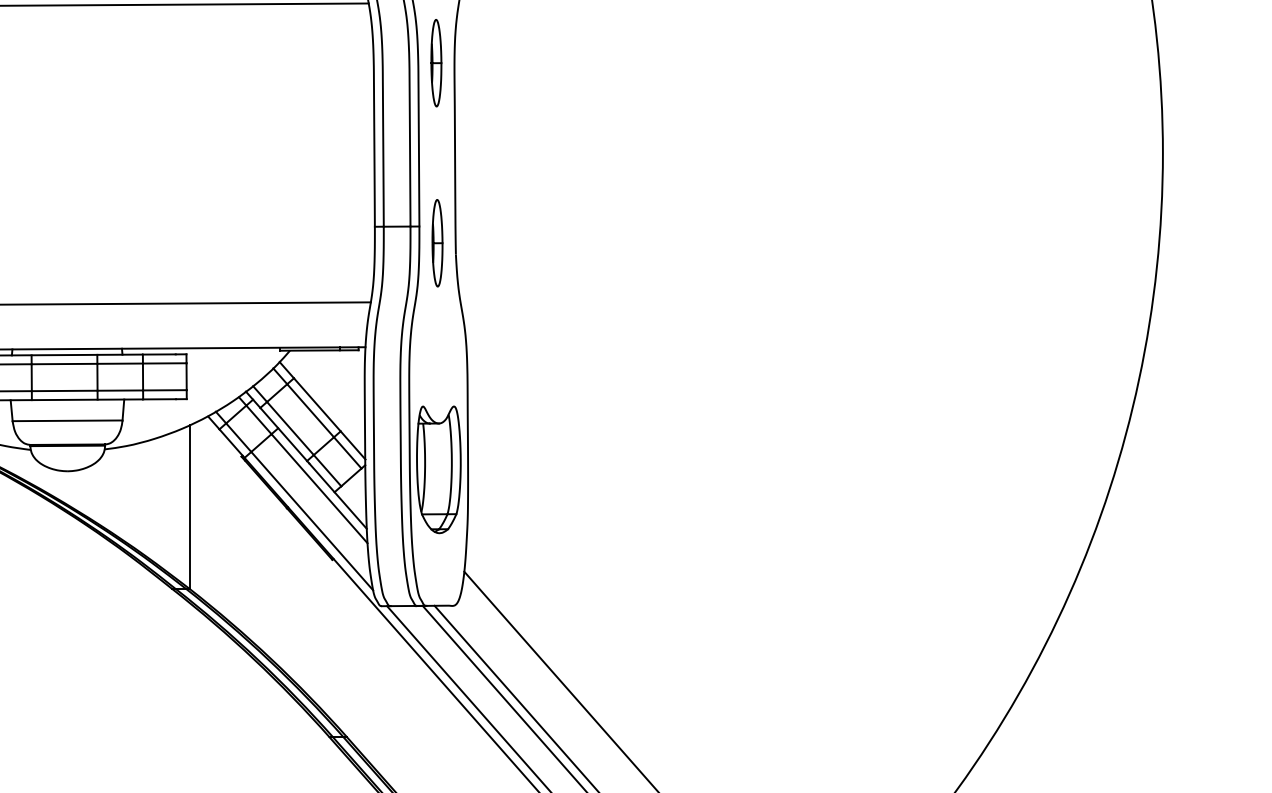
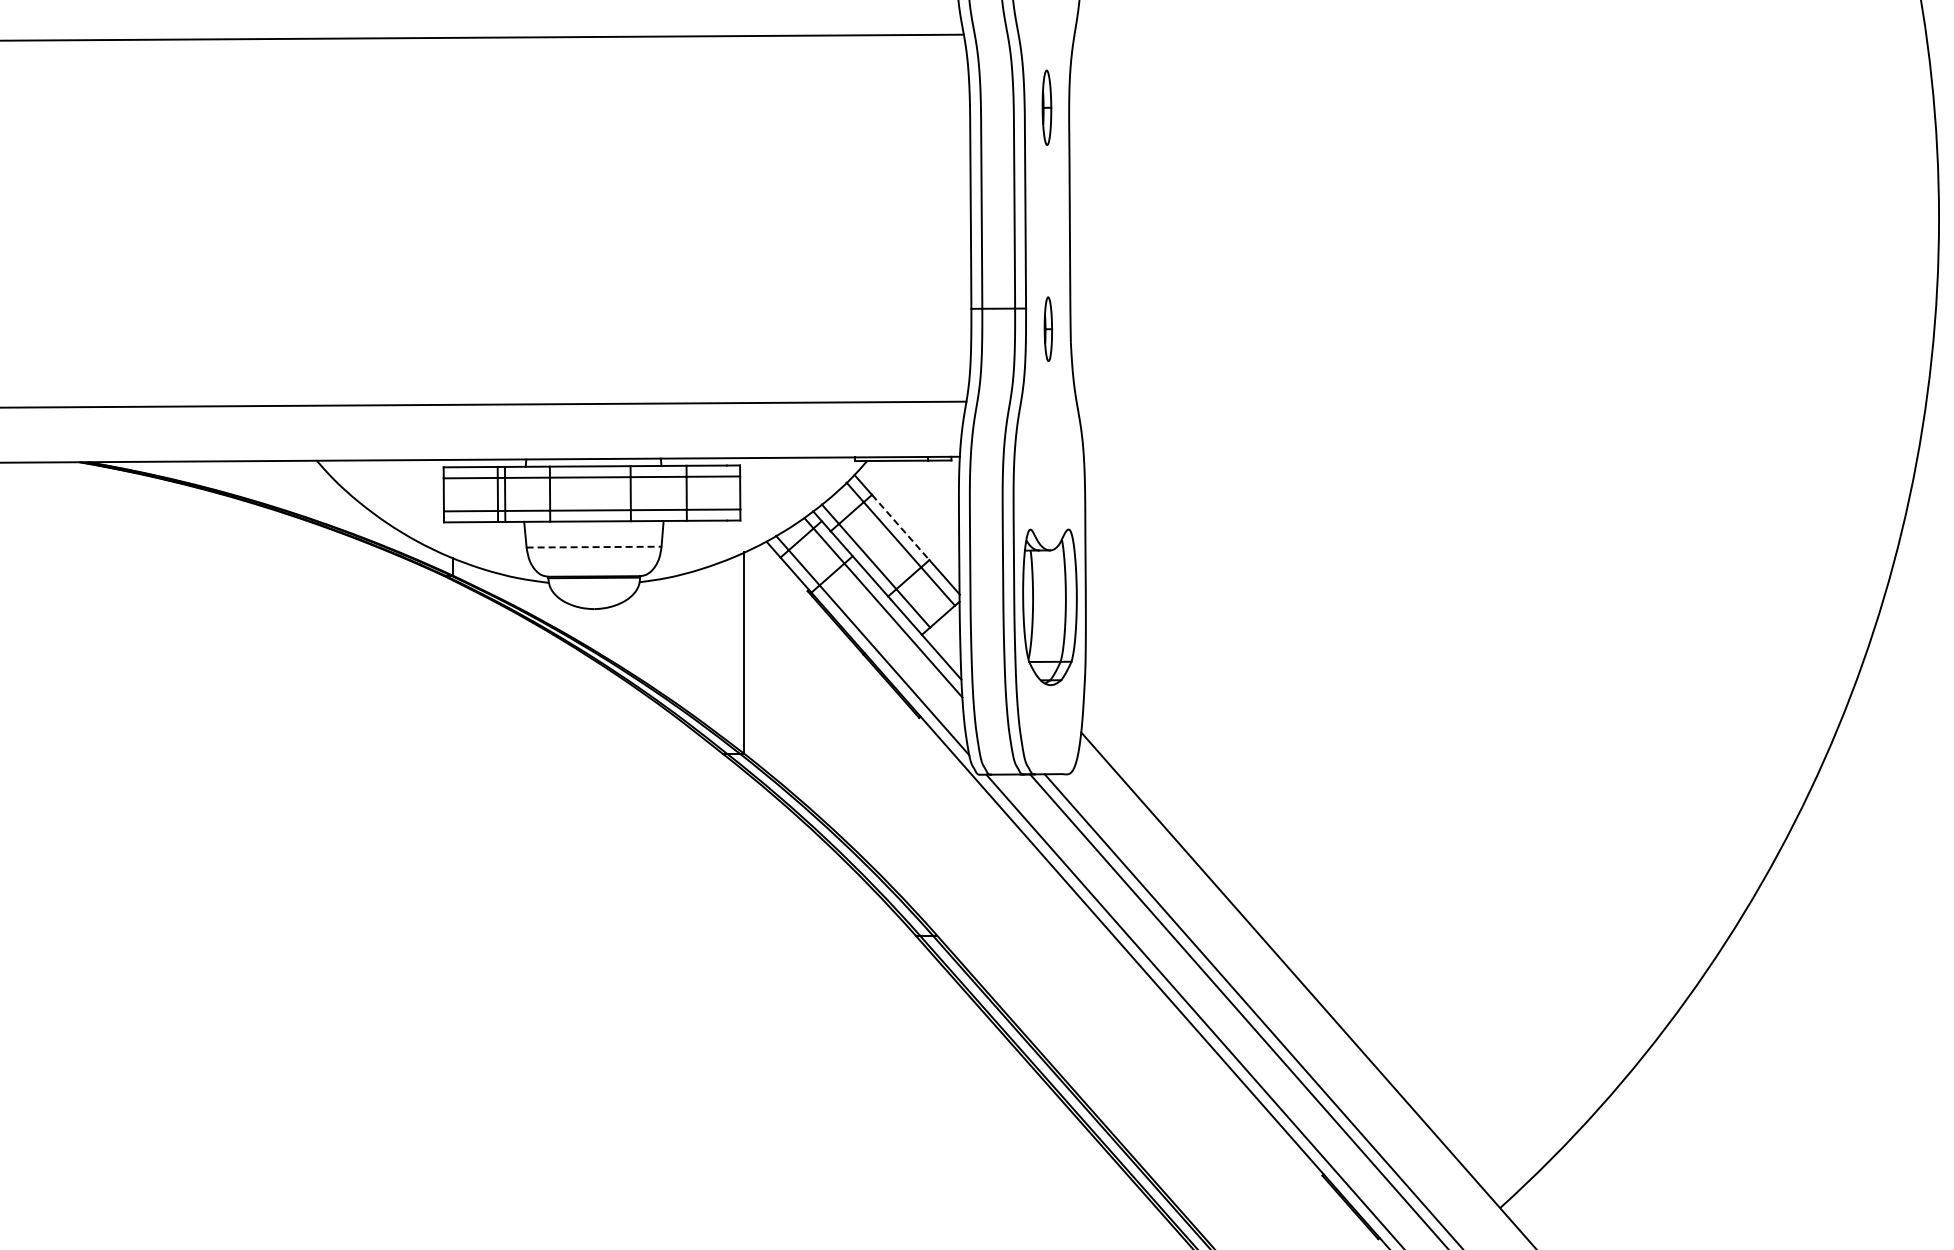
part: (436, 62) -> (1046, 107), size x0.7
part: (437, 243) -> (1048, 329), size x0.6
line: (317, 404) -> (901, 527), solid -> dashed
line: (67, 421) -> (594, 547), solid -> dashed

